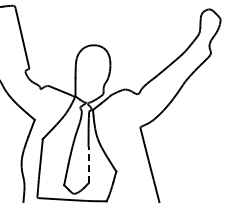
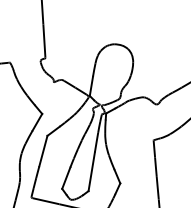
line: (88, 164) -> (91, 170), dashed -> solid

